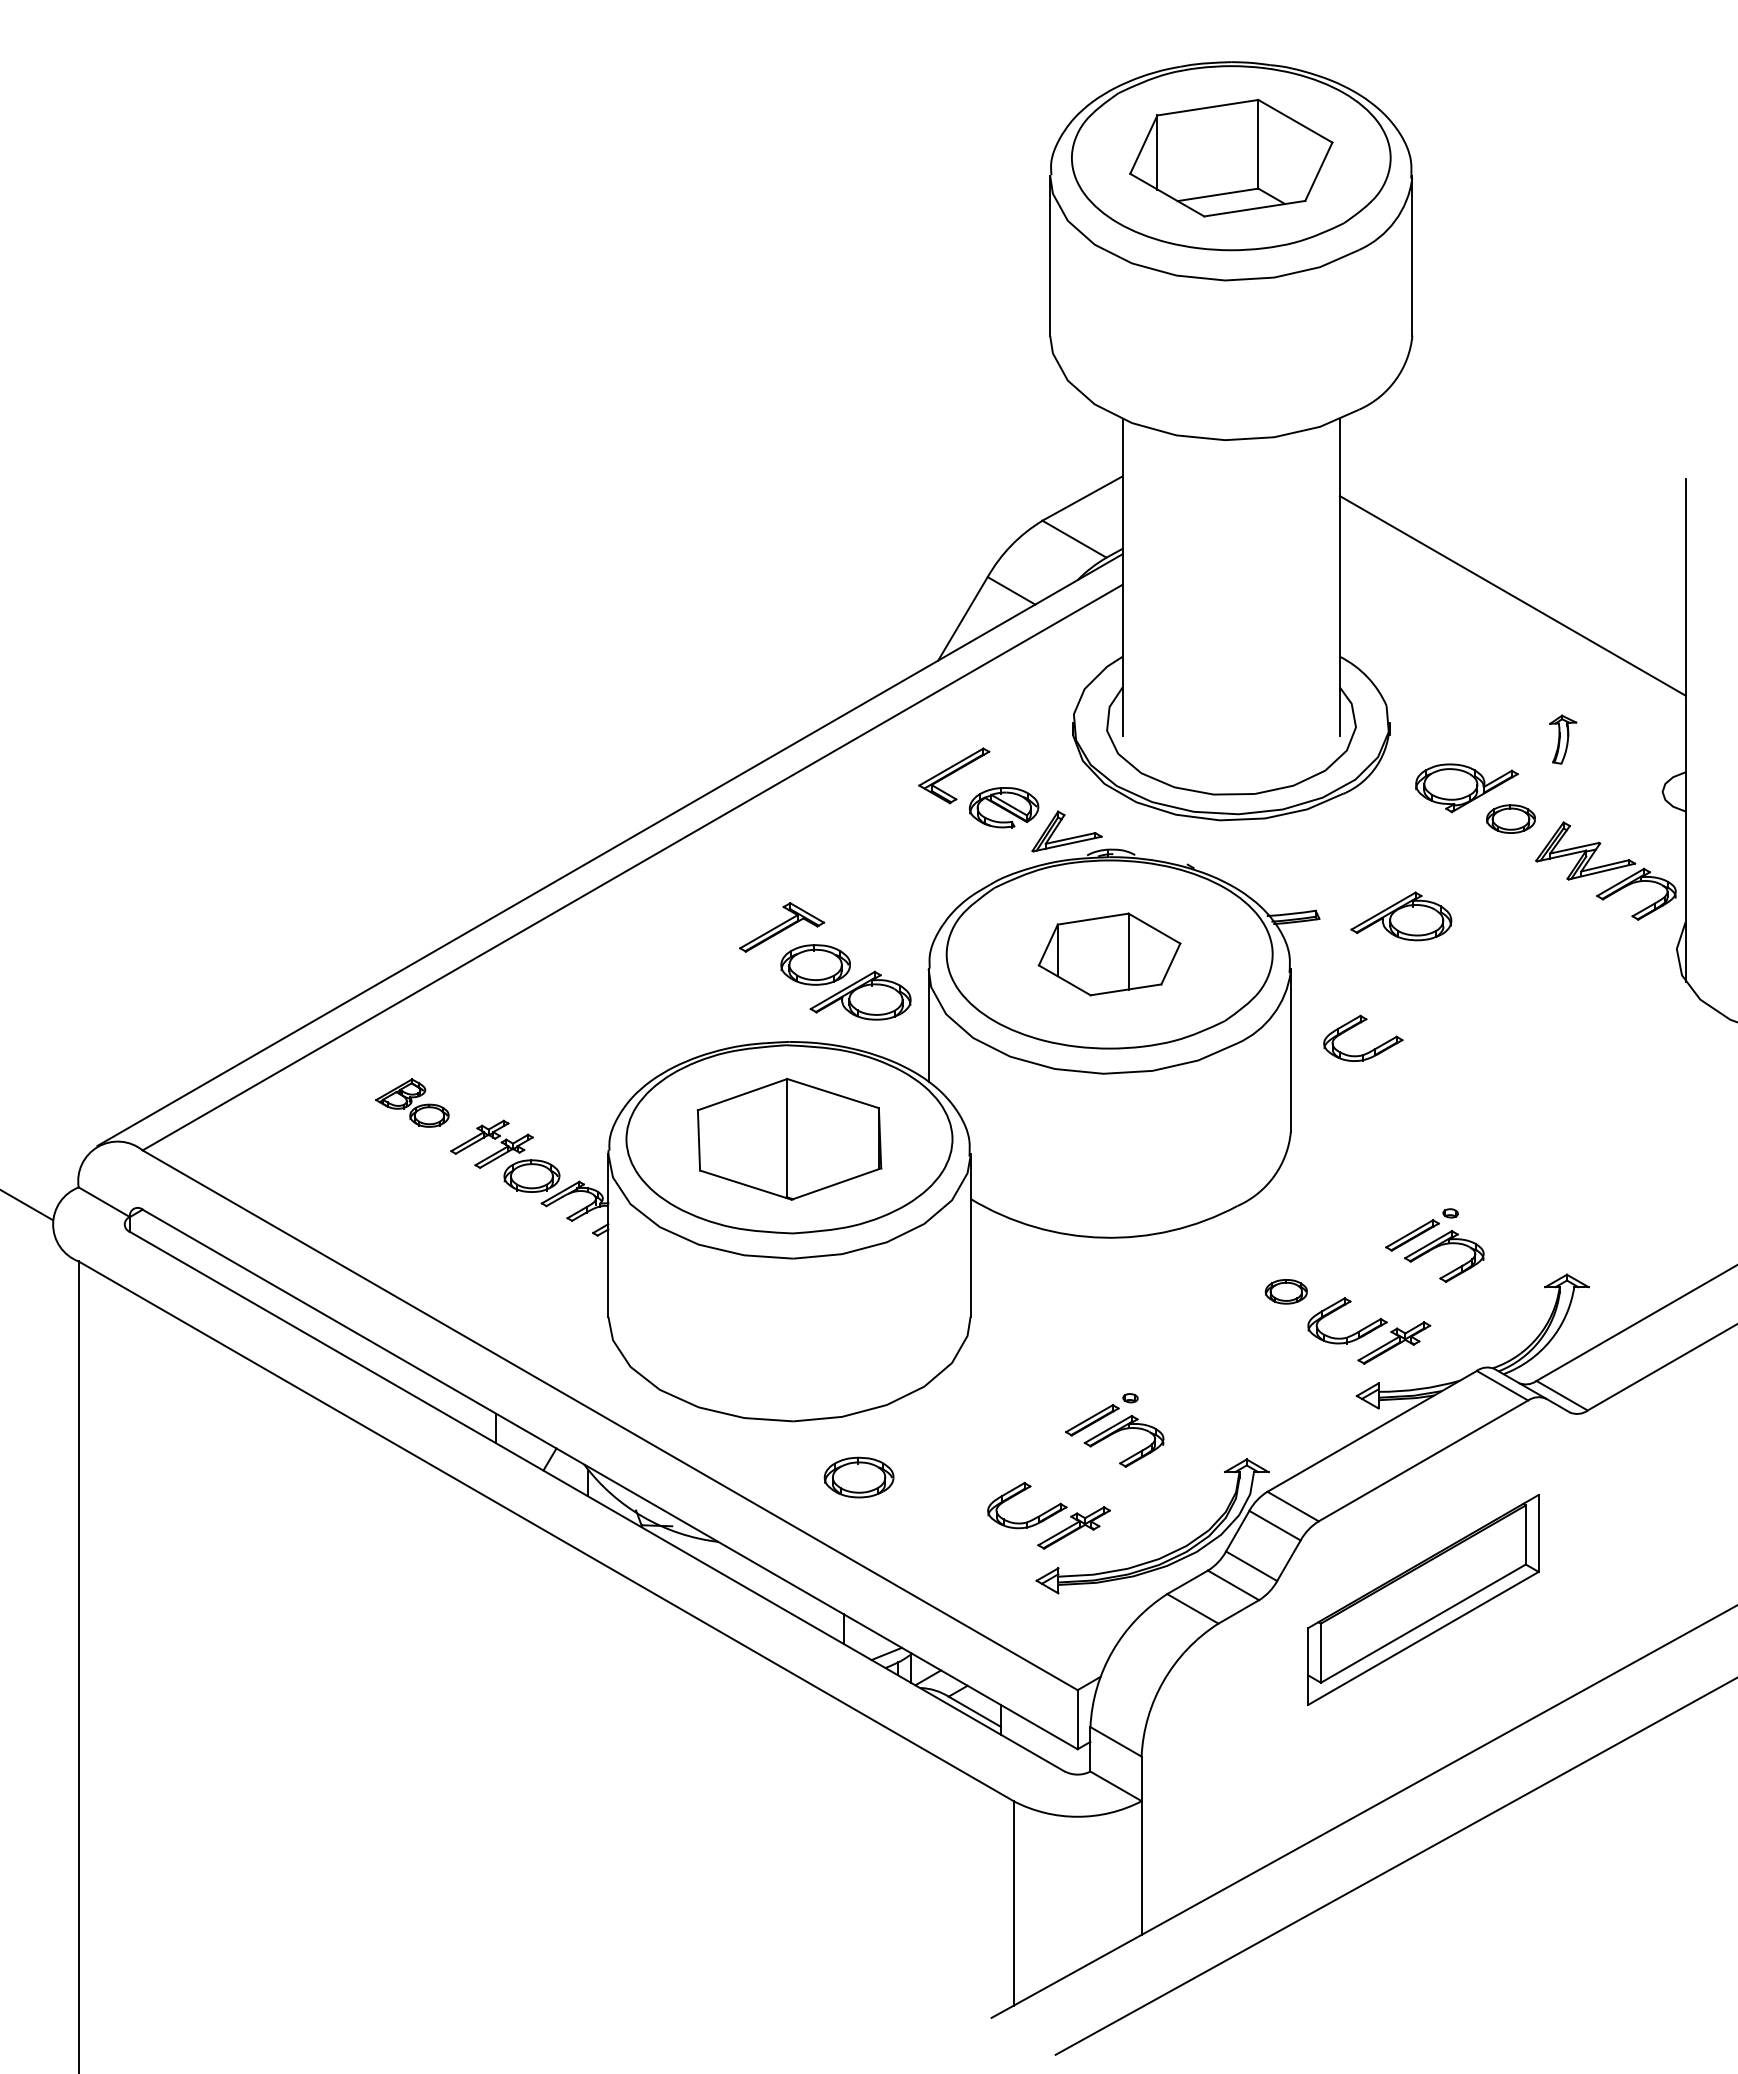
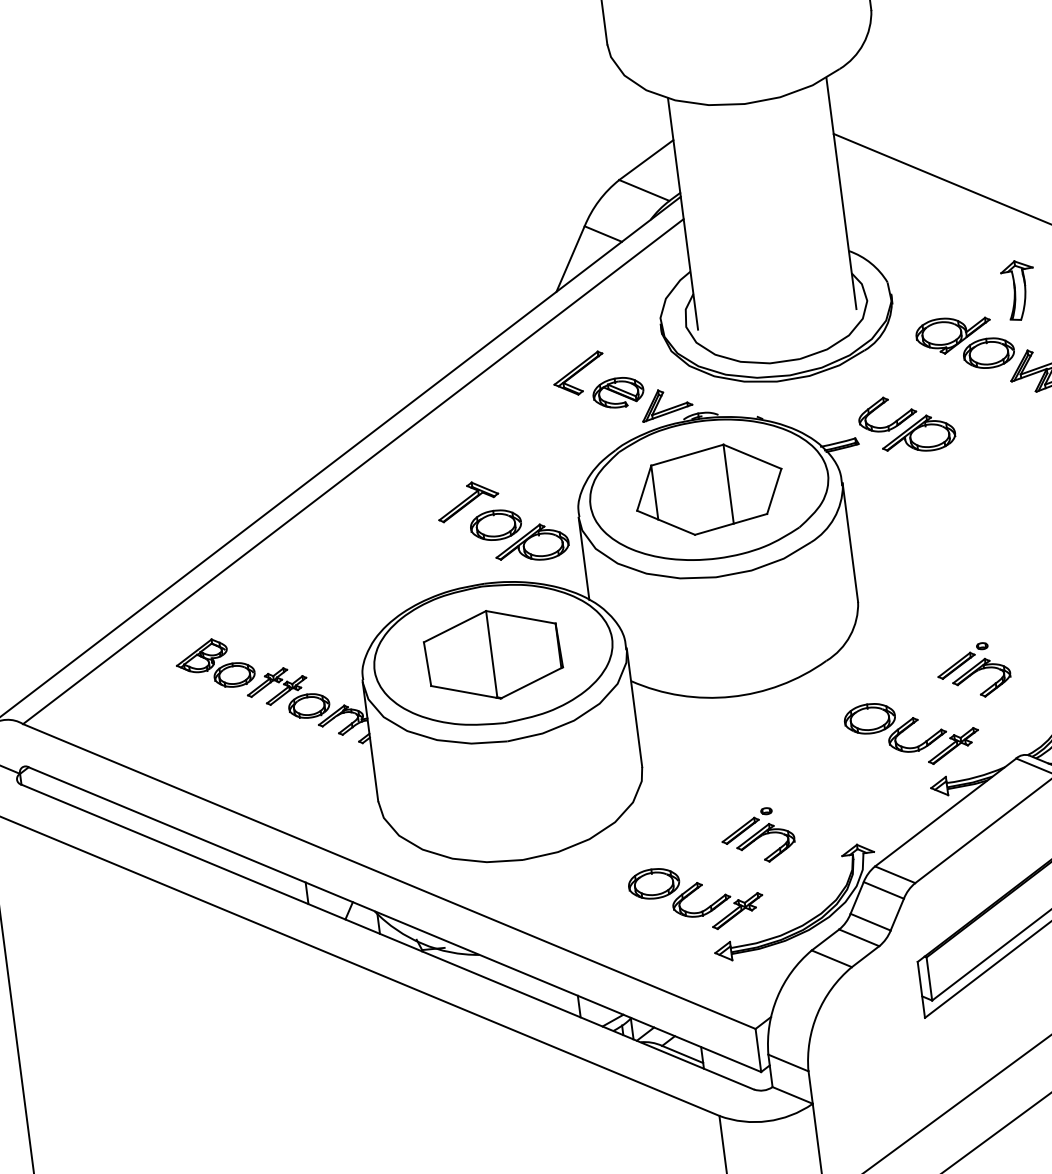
part: (1562, 739) -> (1018, 290), size x1.67
part: (1510, 818) -> (988, 352), size x1.43
part: (1109, 954) -> (709, 489), size x1.43
part: (1357, 1025) -> (881, 405), moved
part: (412, 1102) -> (215, 663), size x1.43
part: (1286, 1291) -> (870, 718), size x1.67
part: (858, 1477) -> (653, 883), moved

